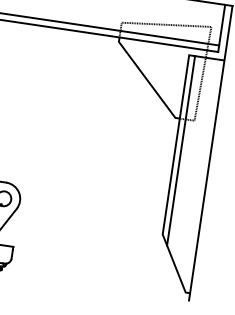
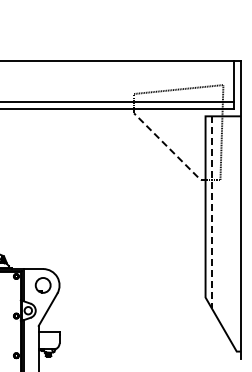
line: (146, 80) -> (167, 147), solid -> dashed
line: (181, 151) -> (211, 212), solid -> dashed

